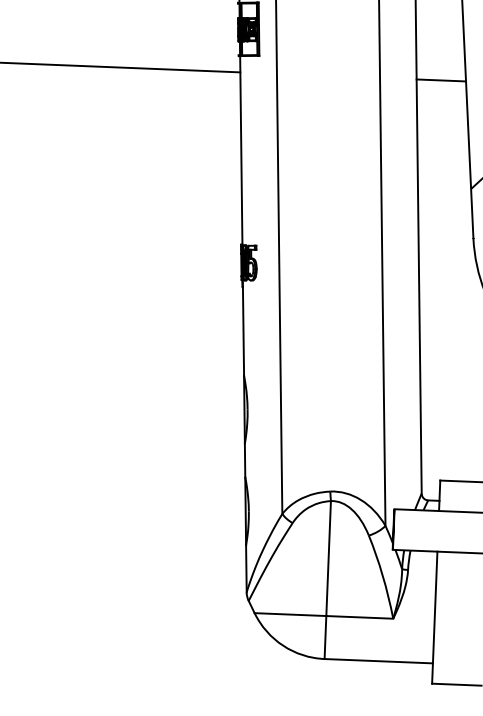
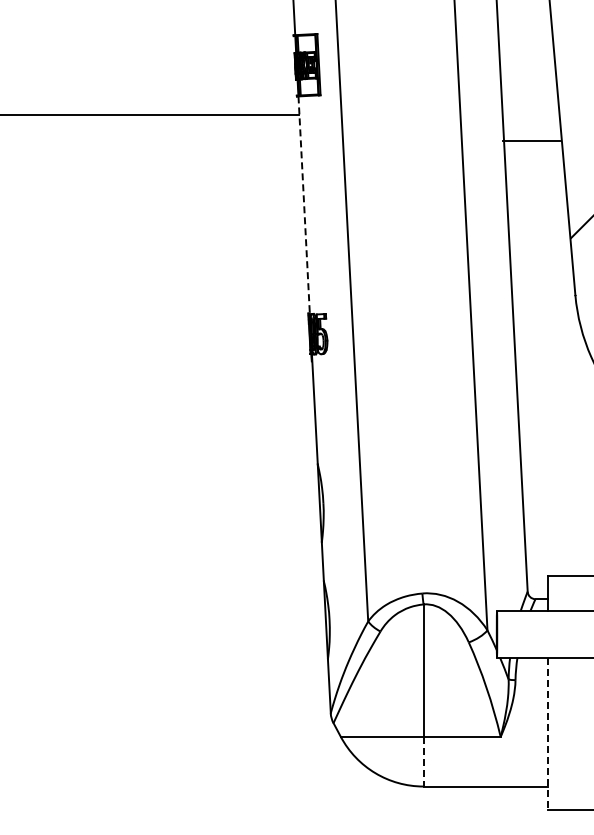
line: (440, 80) -> (530, 141), moved
line: (241, 151) -> (304, 206), solid -> dashed
line: (434, 618) -> (548, 734), solid -> dashed
line: (325, 637) -> (423, 761), solid -> dashed

